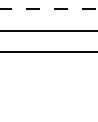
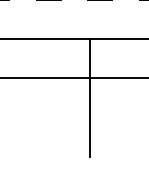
line: (54, 62) -> (88, 97), added

